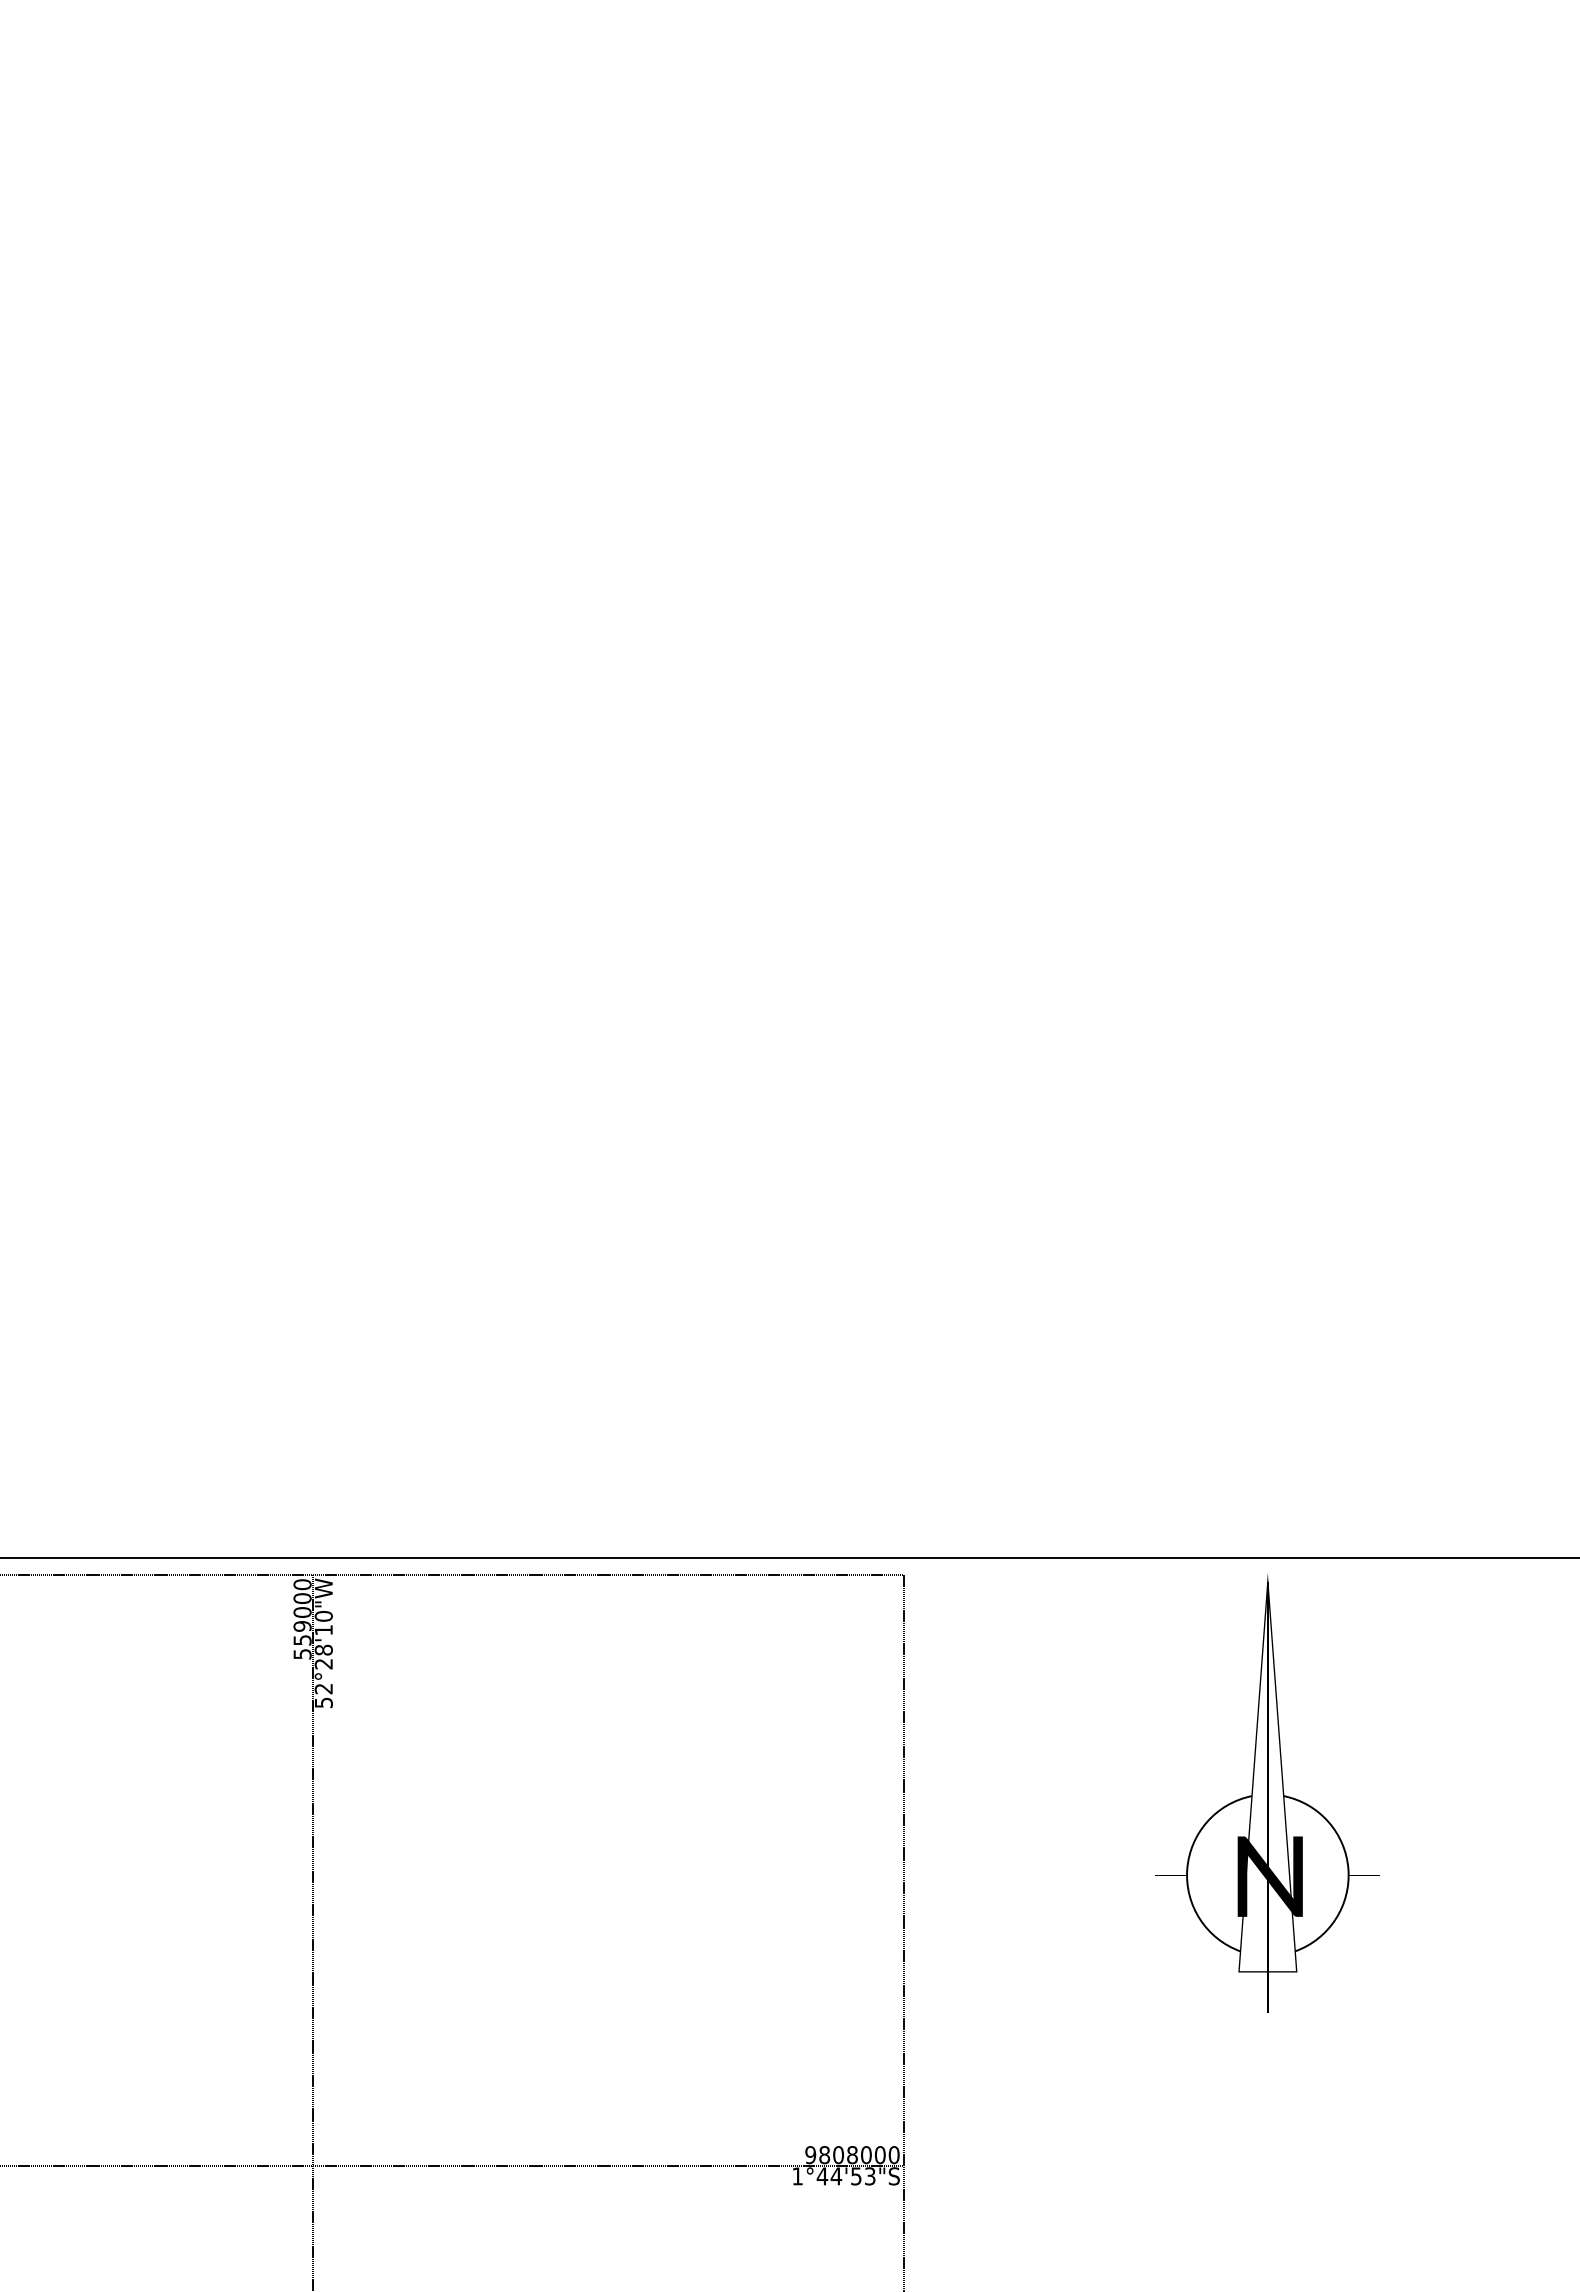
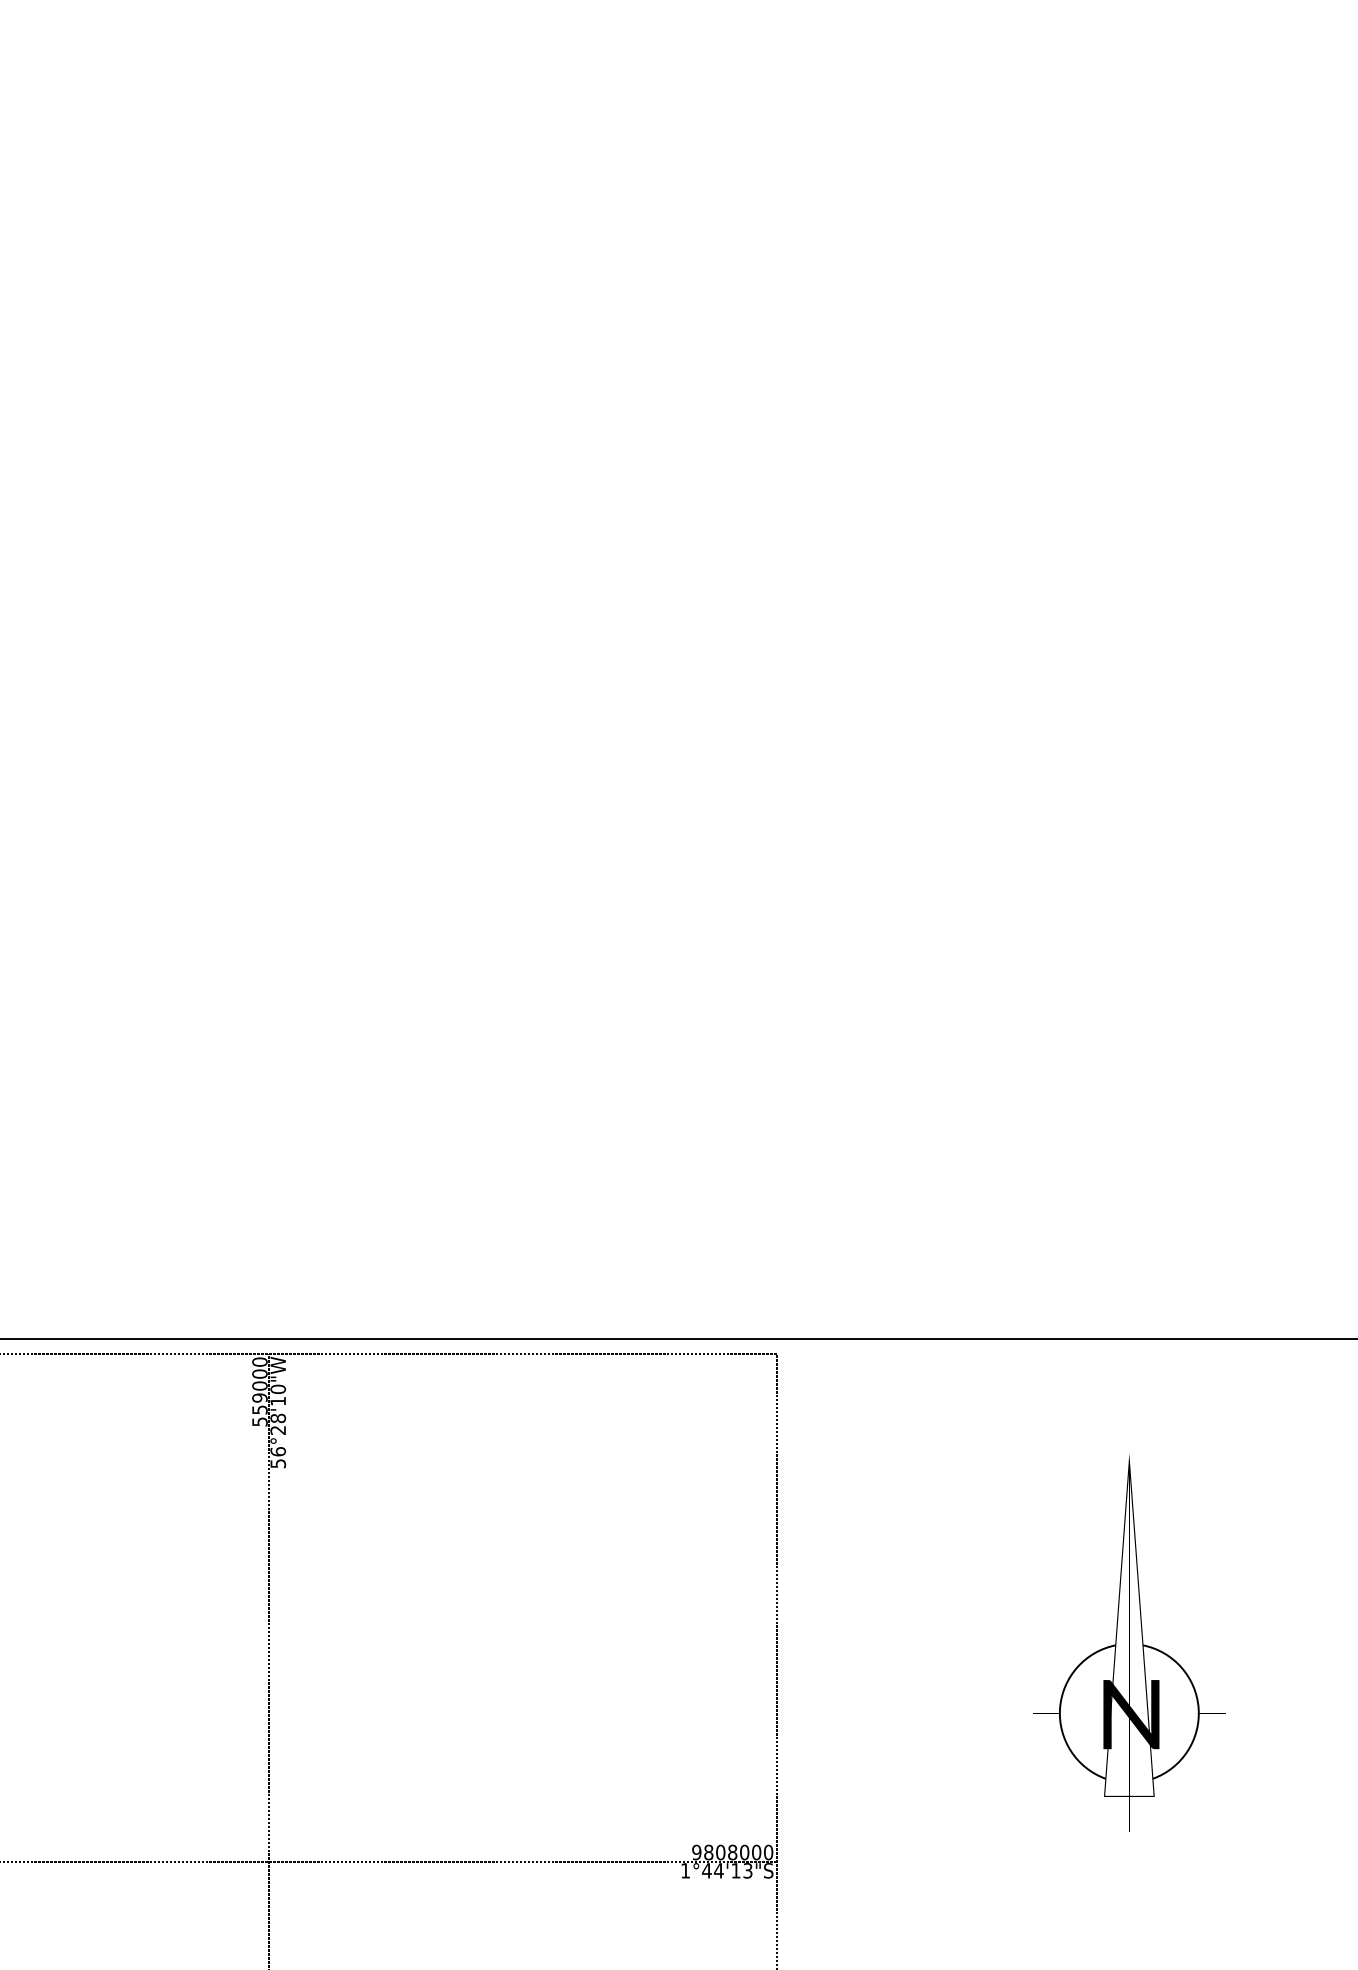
text: (323, 1688) -> (277, 1451), 52°28'10"W -> 56°28'10"W
part: (1267, 1793) -> (1129, 1643), moved
text: (856, 2176) -> (736, 1870), 1°44'53"S -> 1°44'13"S

